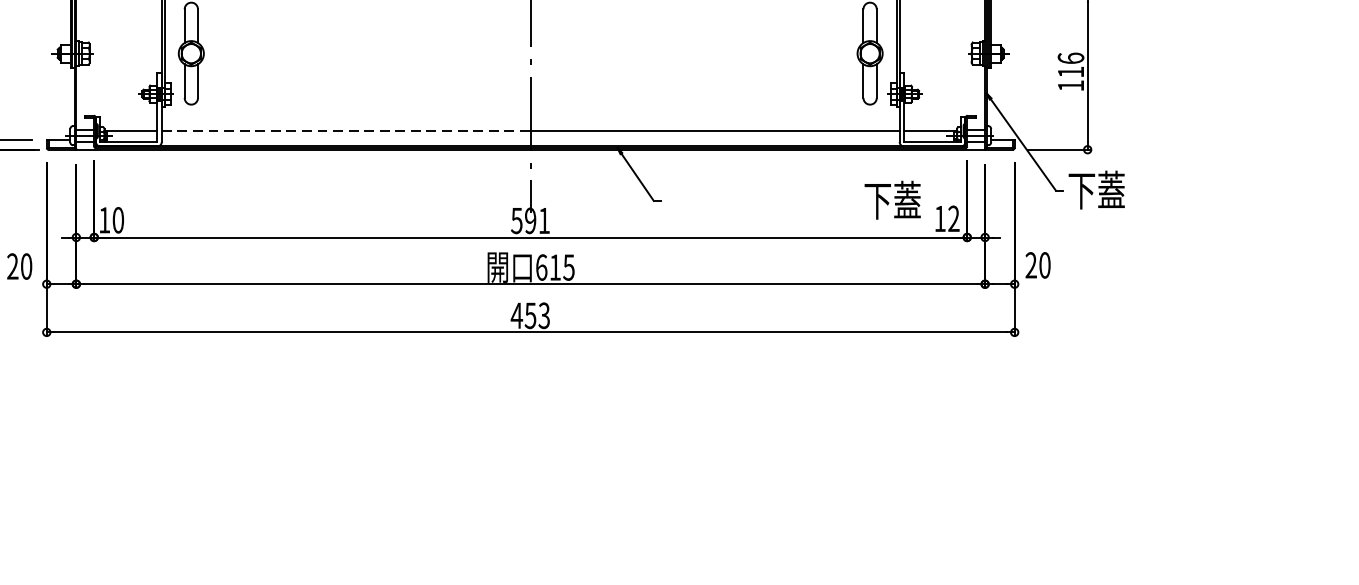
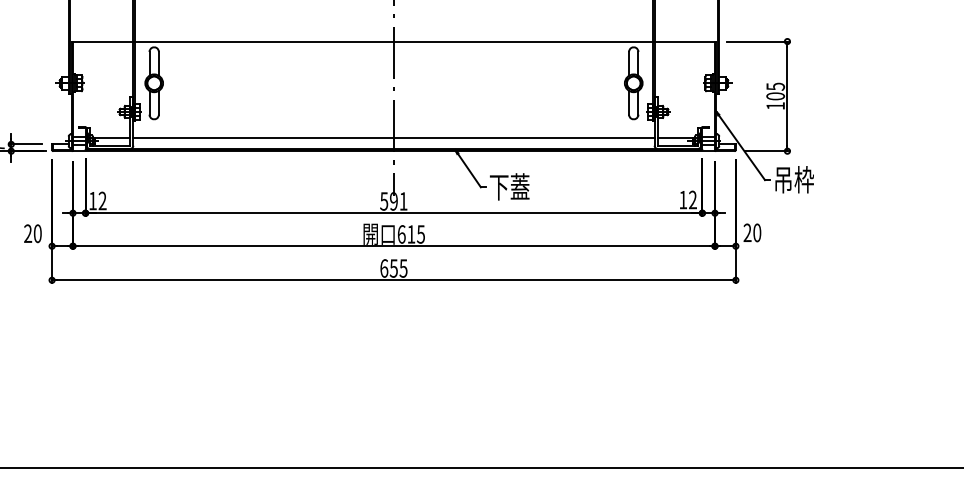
text: (1070, 65) -> (775, 91), 116 -> 105
line: (347, 130) -> (264, 137), dashed -> solid
text: (1096, 189) -> (793, 179), 下蓋 -> 吊枠
text: (892, 199) -> (509, 186), moved
text: (118, 219) -> (102, 200), 10 -> 12
text: (530, 315) -> (393, 268), 453 -> 655

